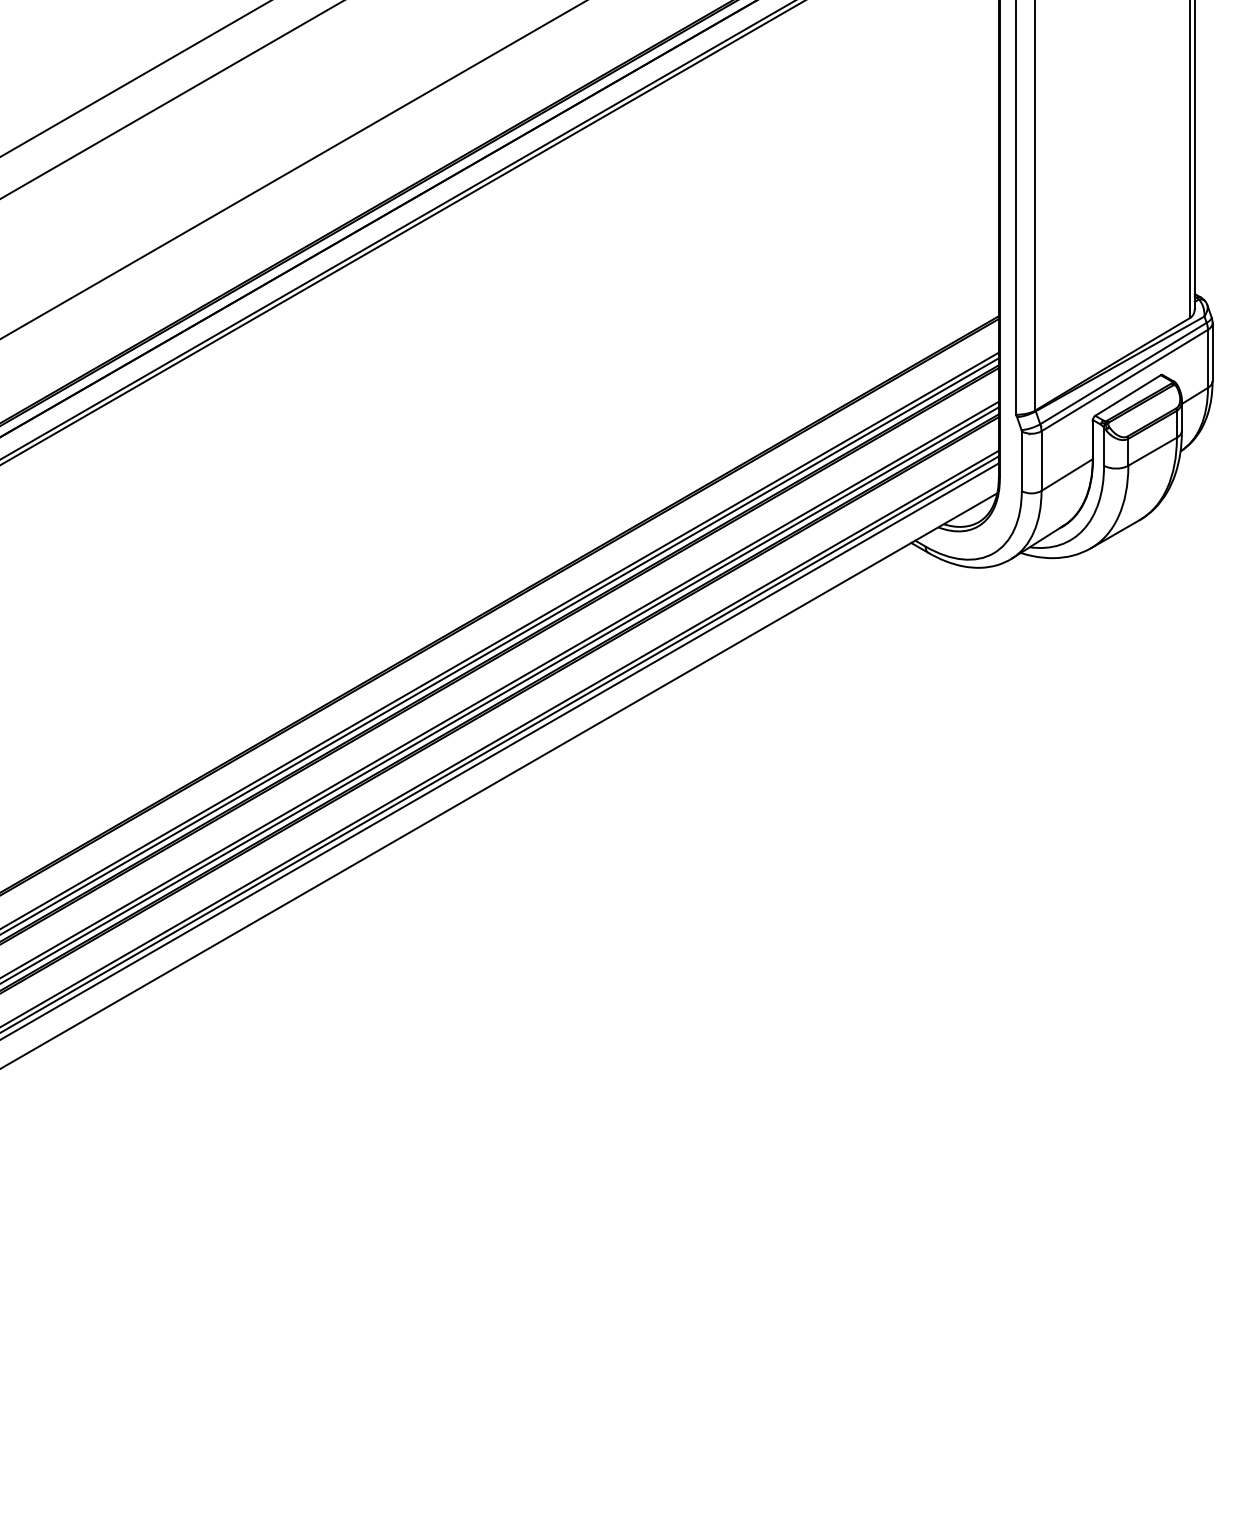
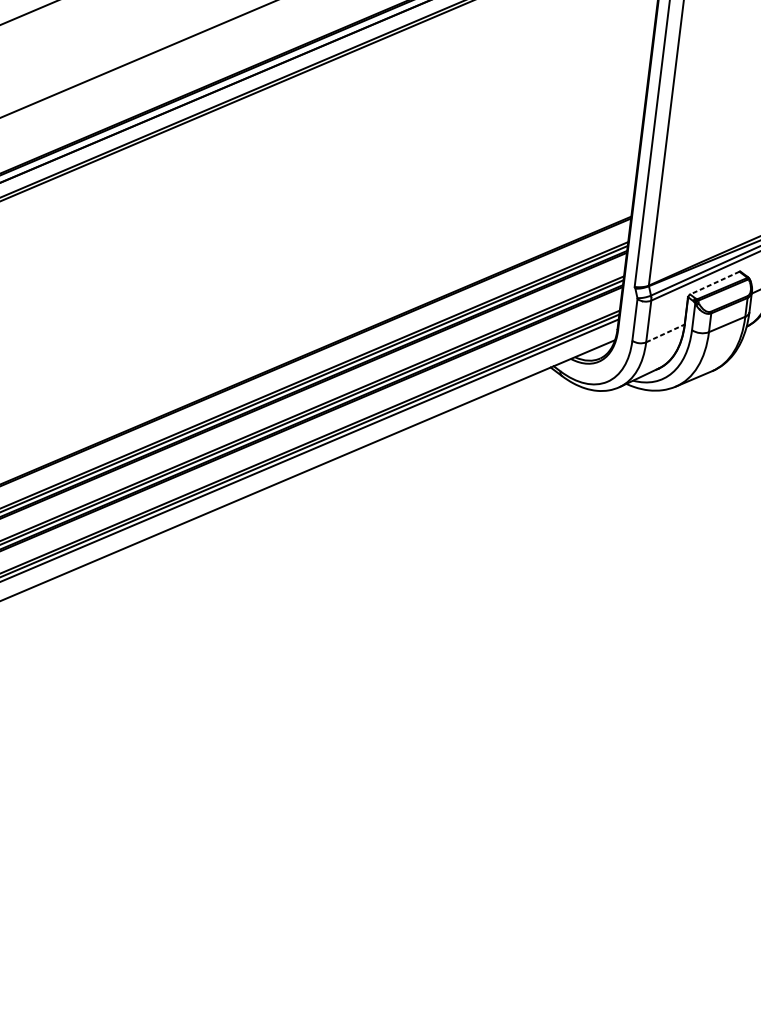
line: (1128, 395) -> (715, 283), solid -> dashed
line: (1067, 474) -> (665, 333), solid -> dashed

